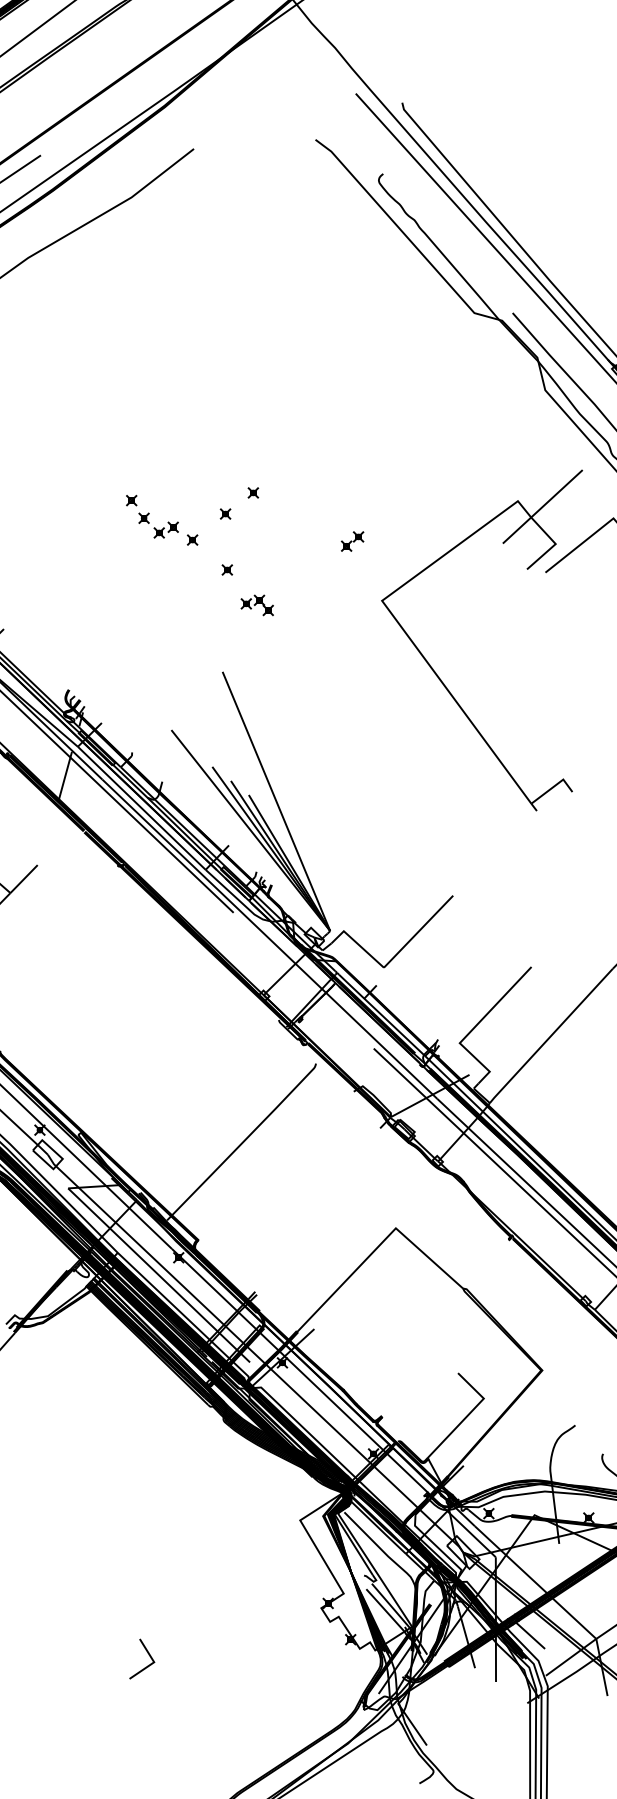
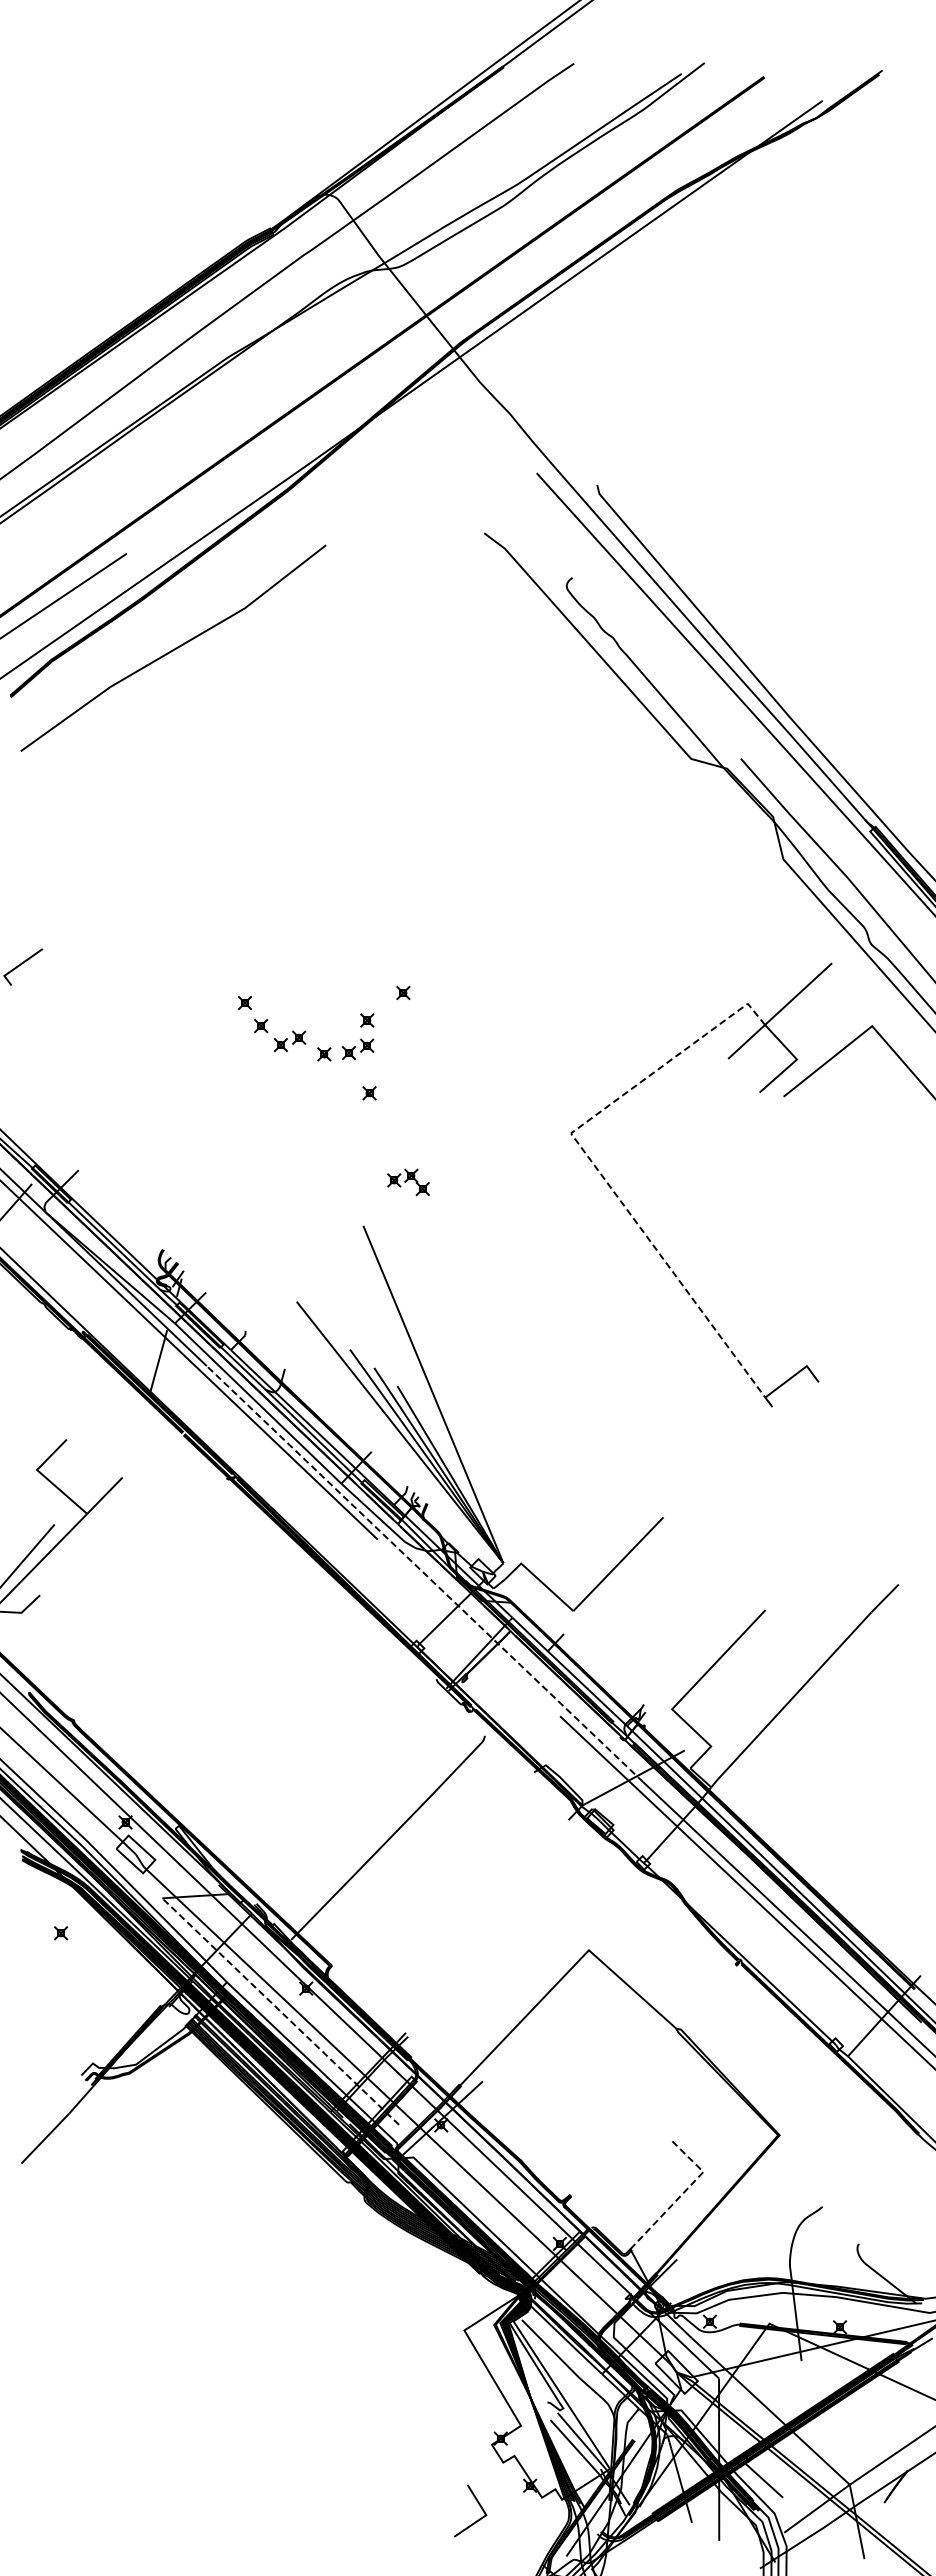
part: (218, 536) -> (357, 1049), added
part: (352, 541) -> (532, 1056), removed
part: (257, 605) -> (408, 1182), moved
line: (400, 624) -> (594, 1164), solid -> dashed
line: (269, 938) -> (424, 1573), solid -> dashed
line: (158, 1275) -> (280, 2011), solid -> dashed
line: (468, 1414) -> (683, 2192), solid -> dashed
line: (148, 1655) -> (479, 2506), moved

